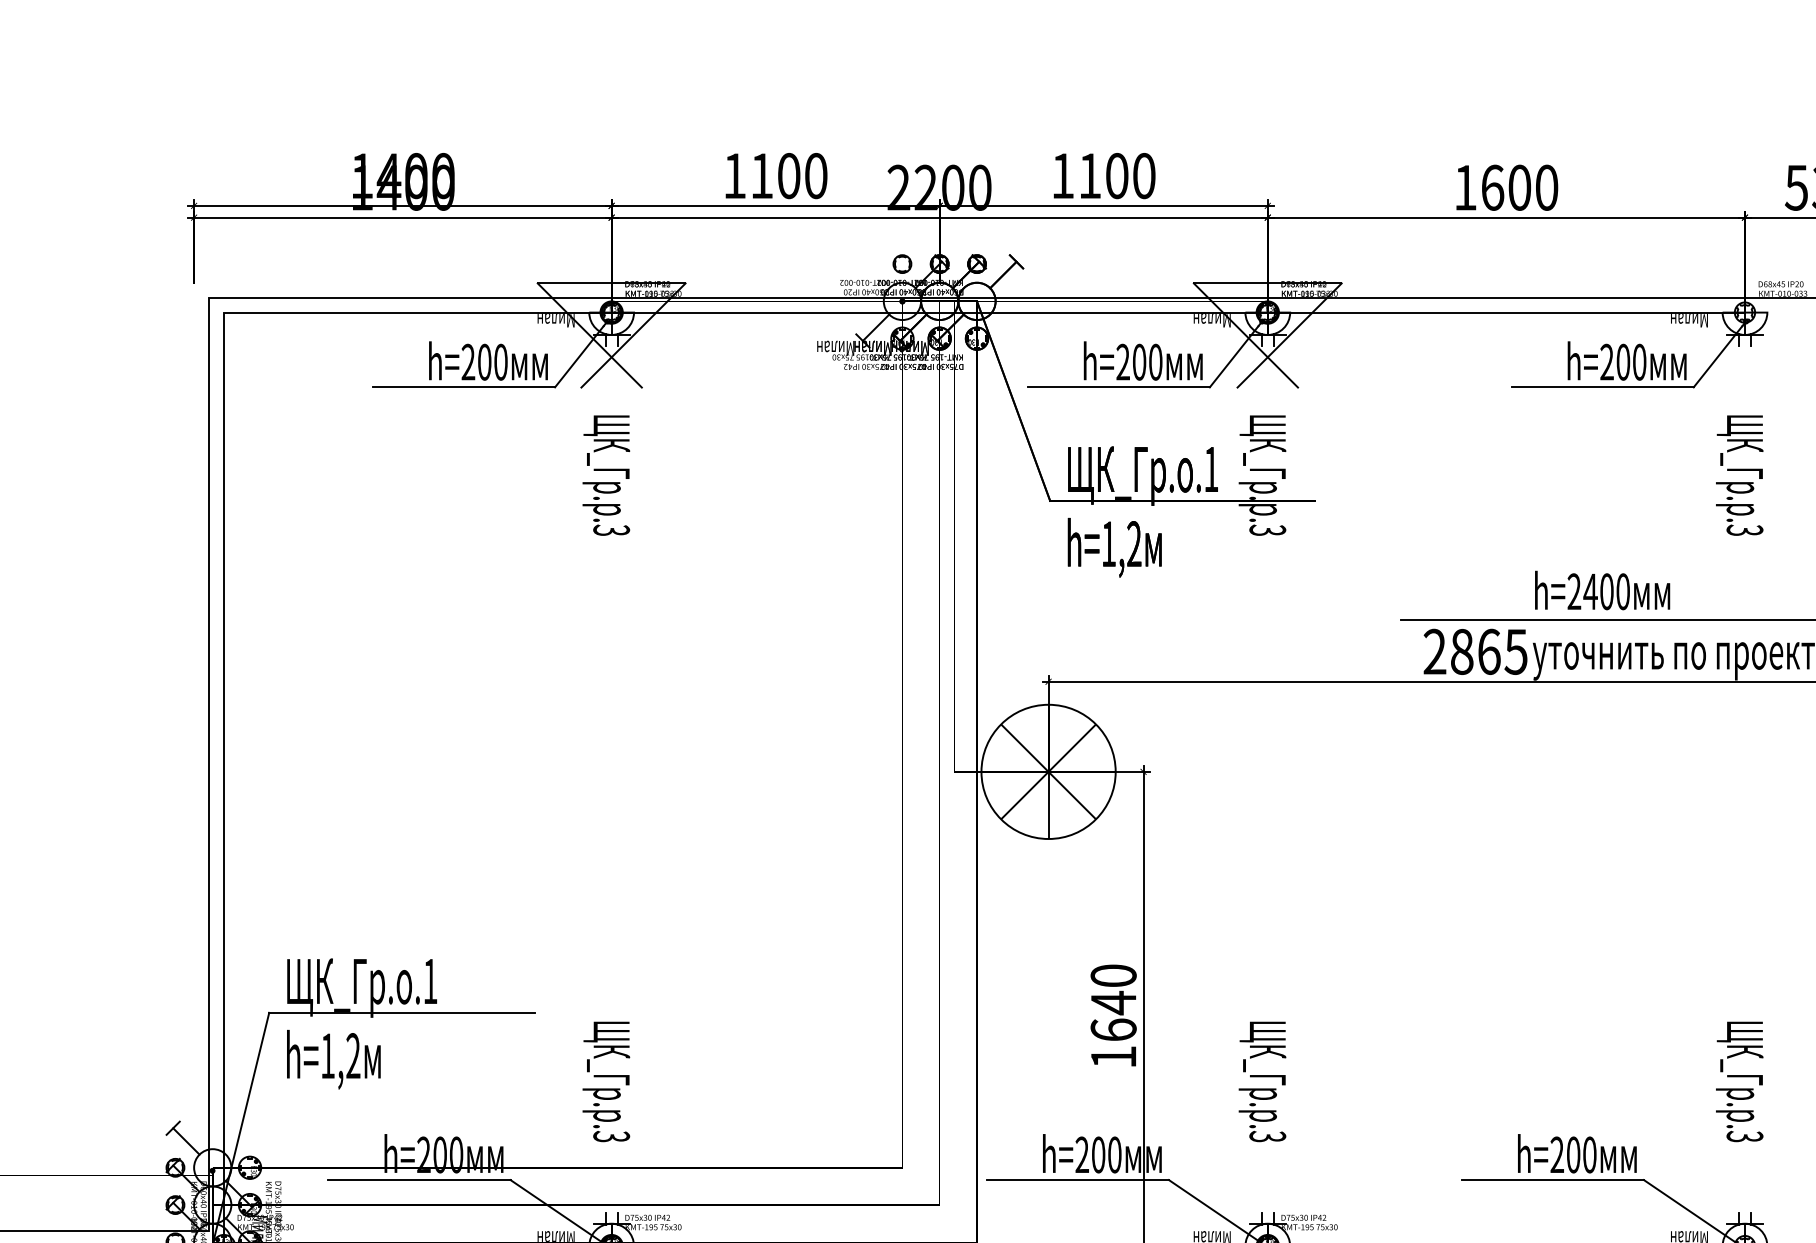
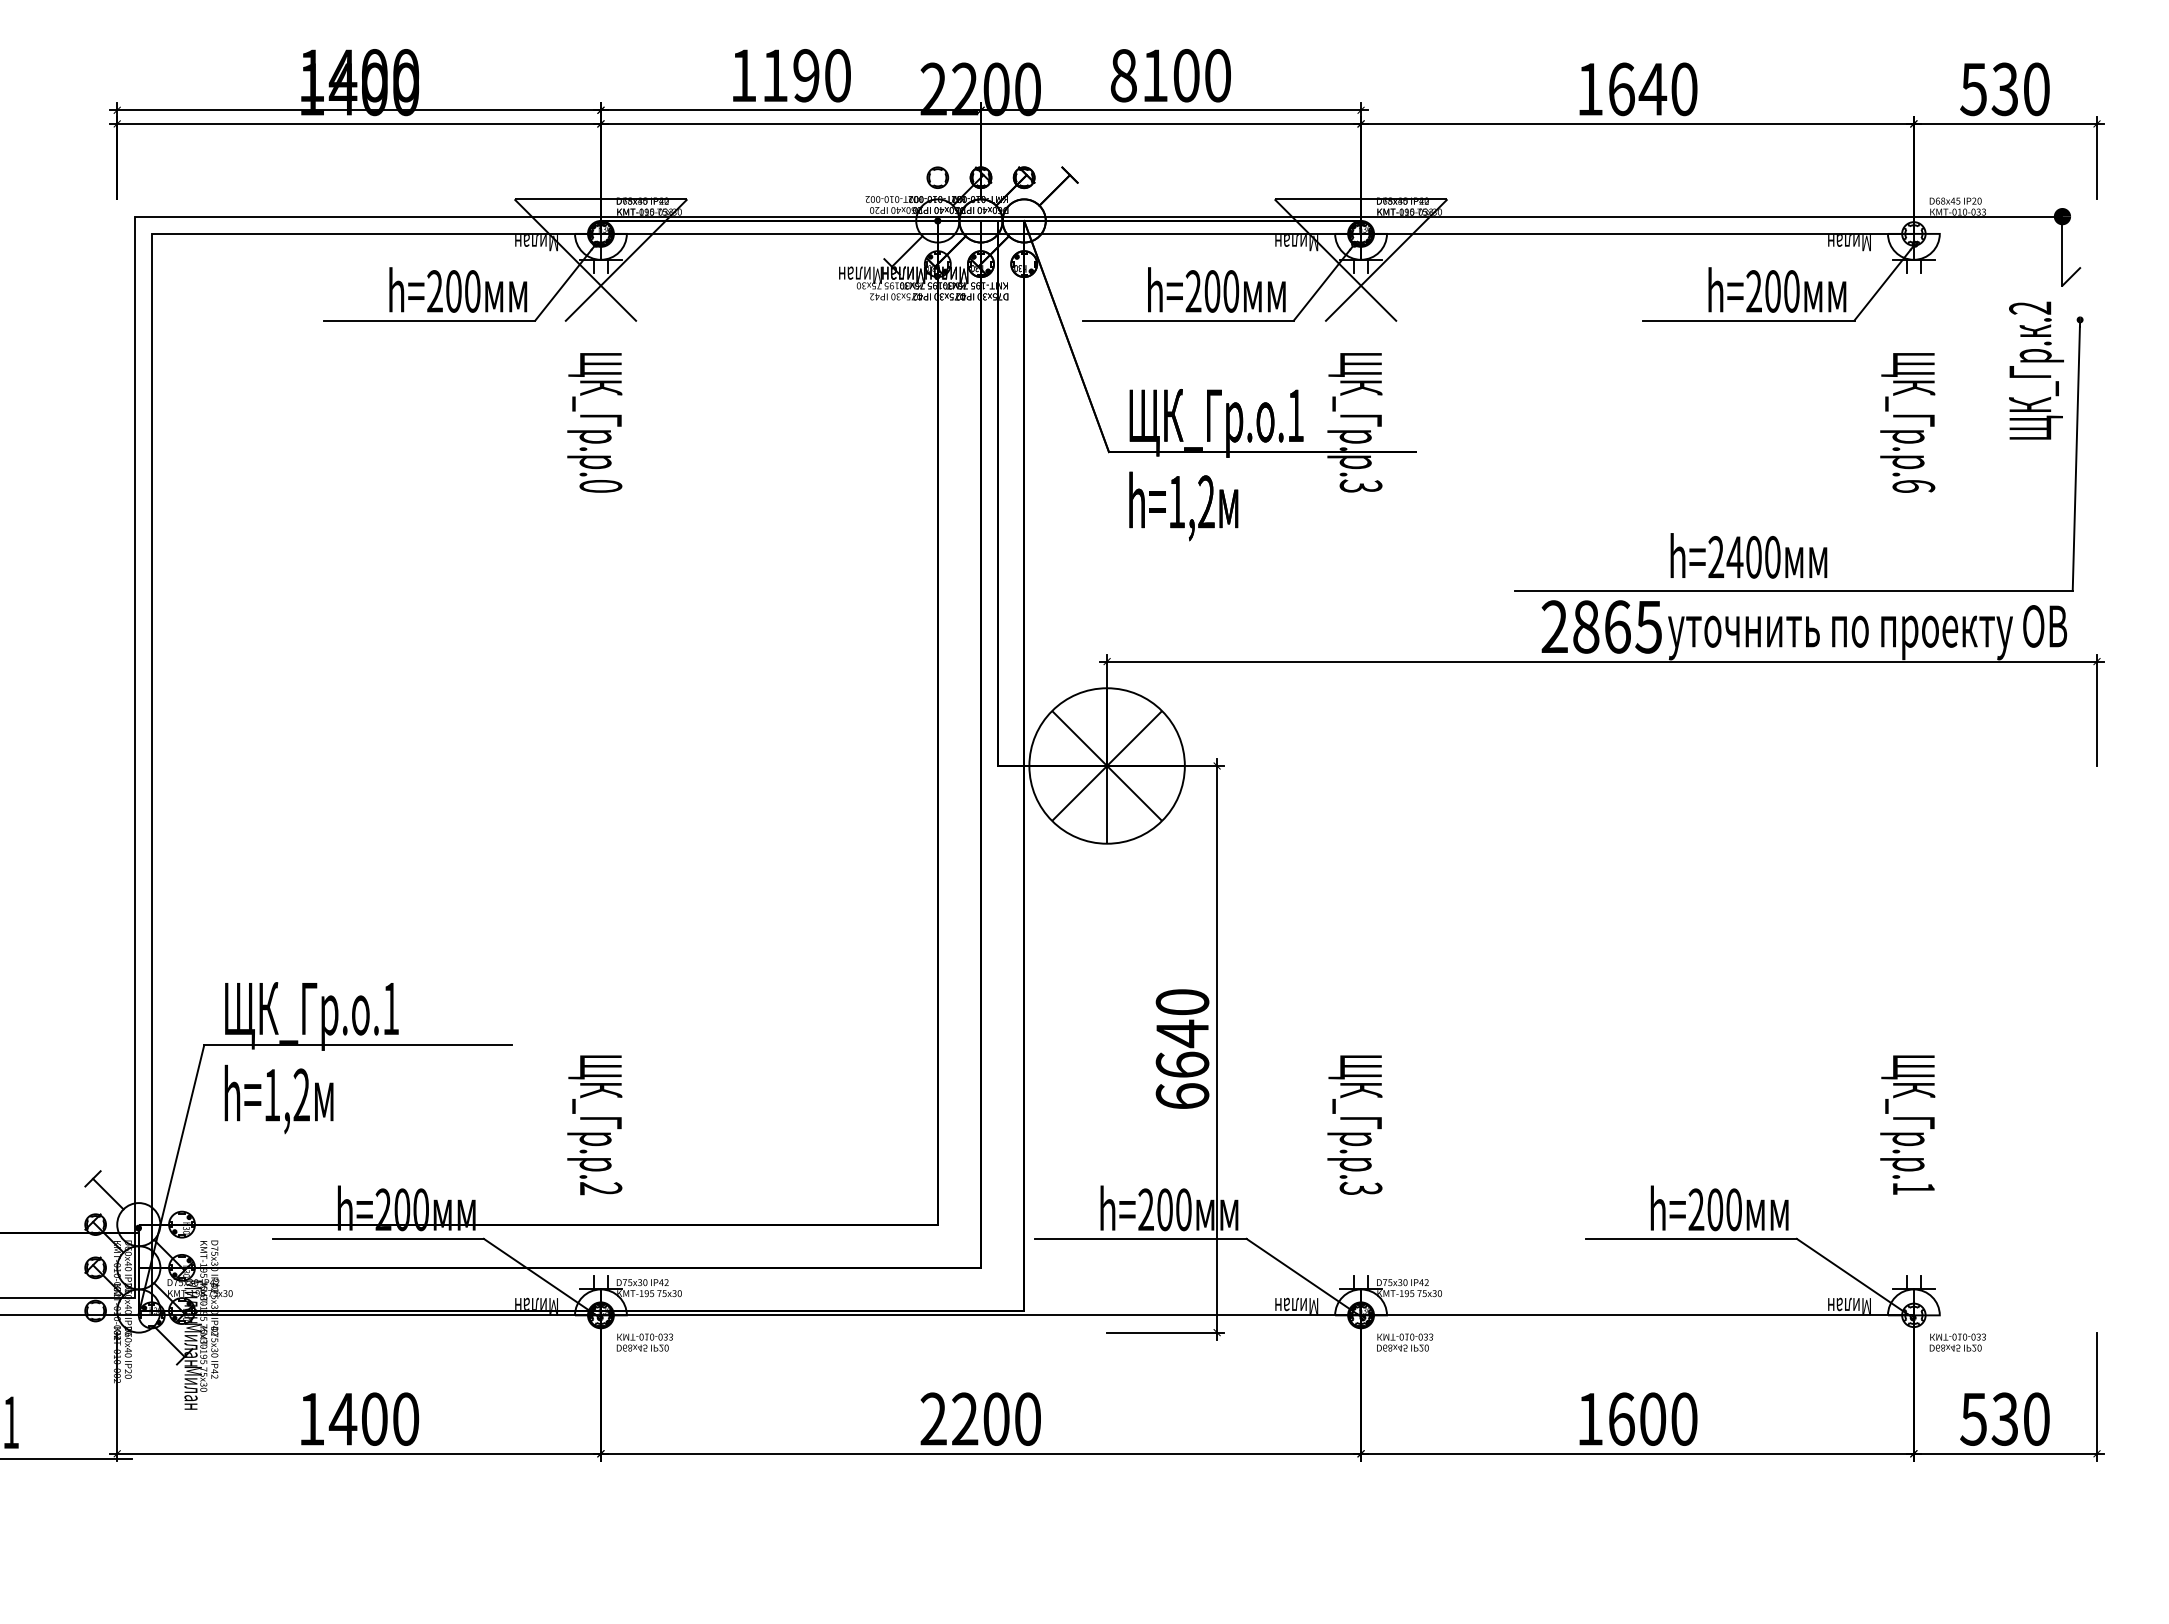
text: (789, 175) -> (806, 75), 1100 -> 1190
text: (1062, 175) -> (1123, 75), 1100 -> 8100
text: (1519, 187) -> (1652, 89), 1600 -> 1640
text: (611, 529) -> (600, 485), .3 -> .0
text: (1744, 529) -> (1913, 485), .3 -> .6
text: (1113, 1056) -> (1182, 1095), 1640 -> 6640
text: (1744, 1135) -> (1913, 1187), .3 -> .1
text: (611, 1136) -> (600, 1188), .3 -> .2

